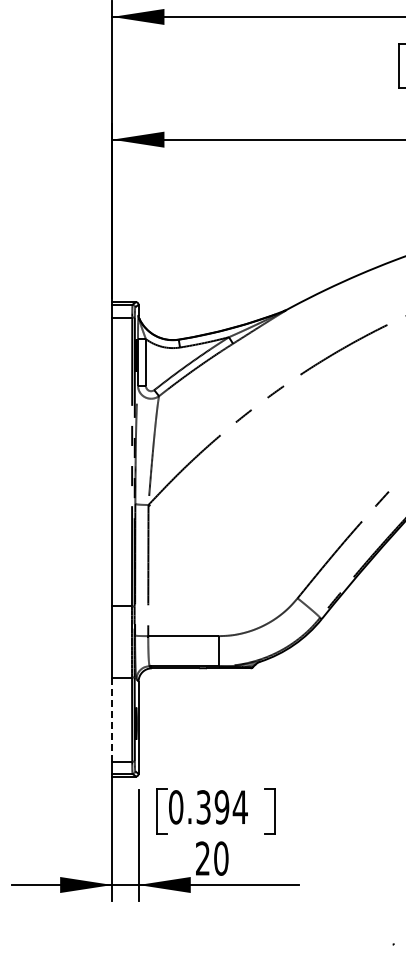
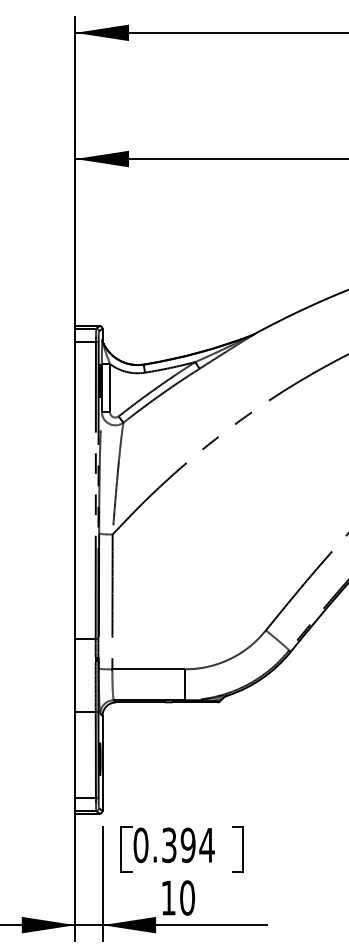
line: (112, 720) -> (75, 756), dashed -> solid
text: (202, 858) -> (168, 897), 20 -> 10

